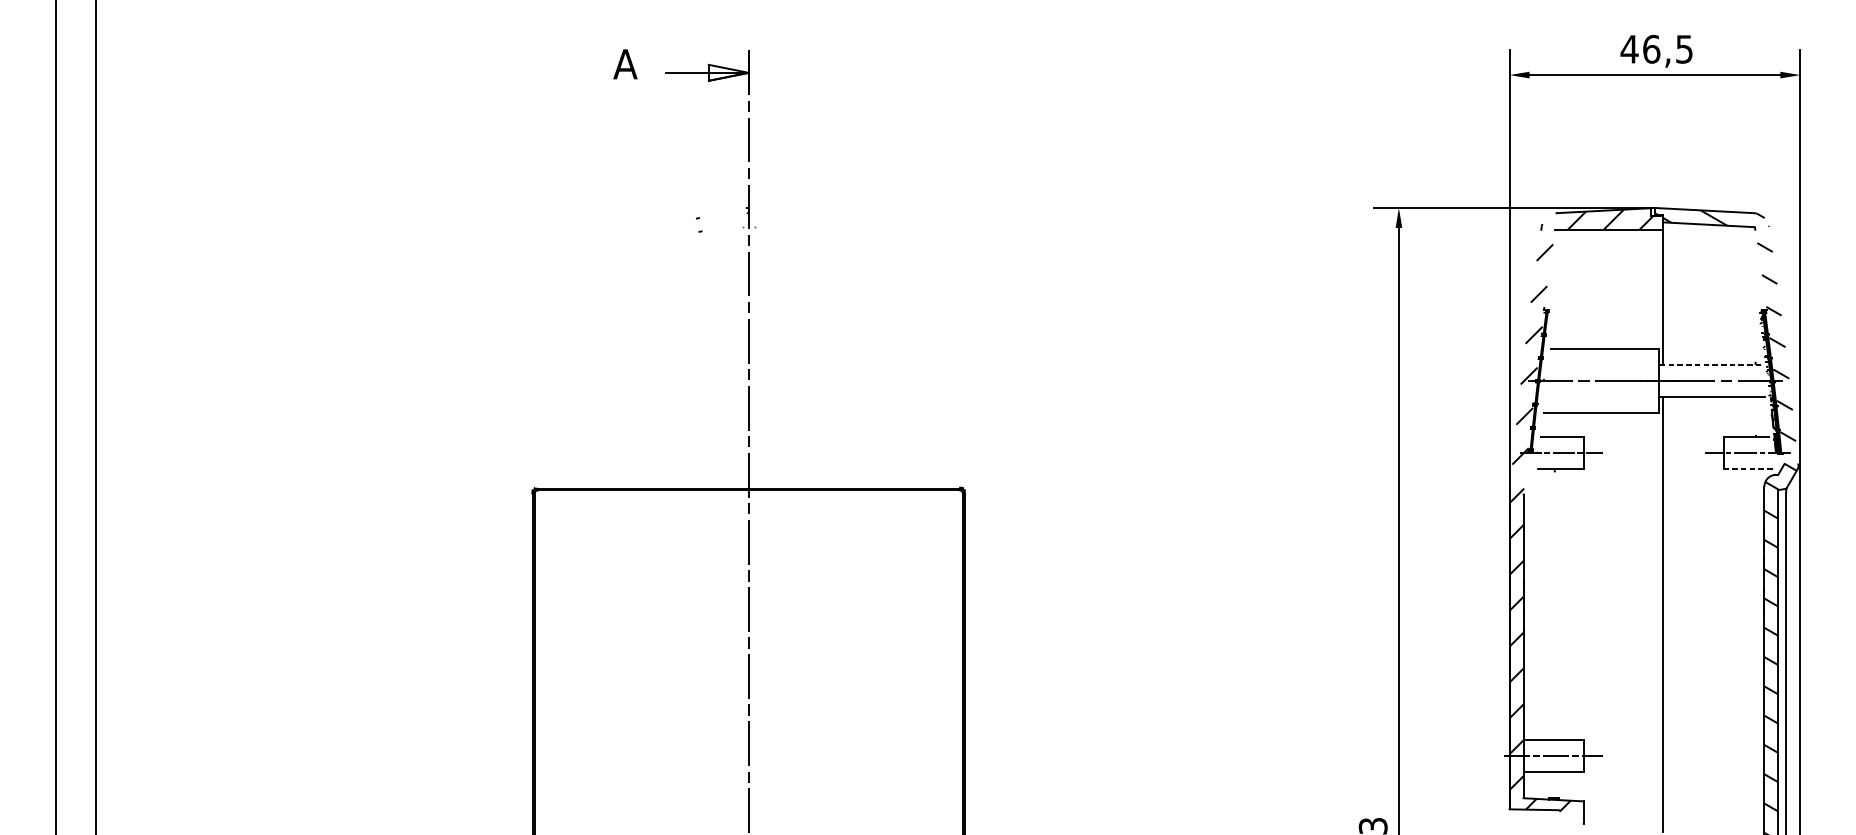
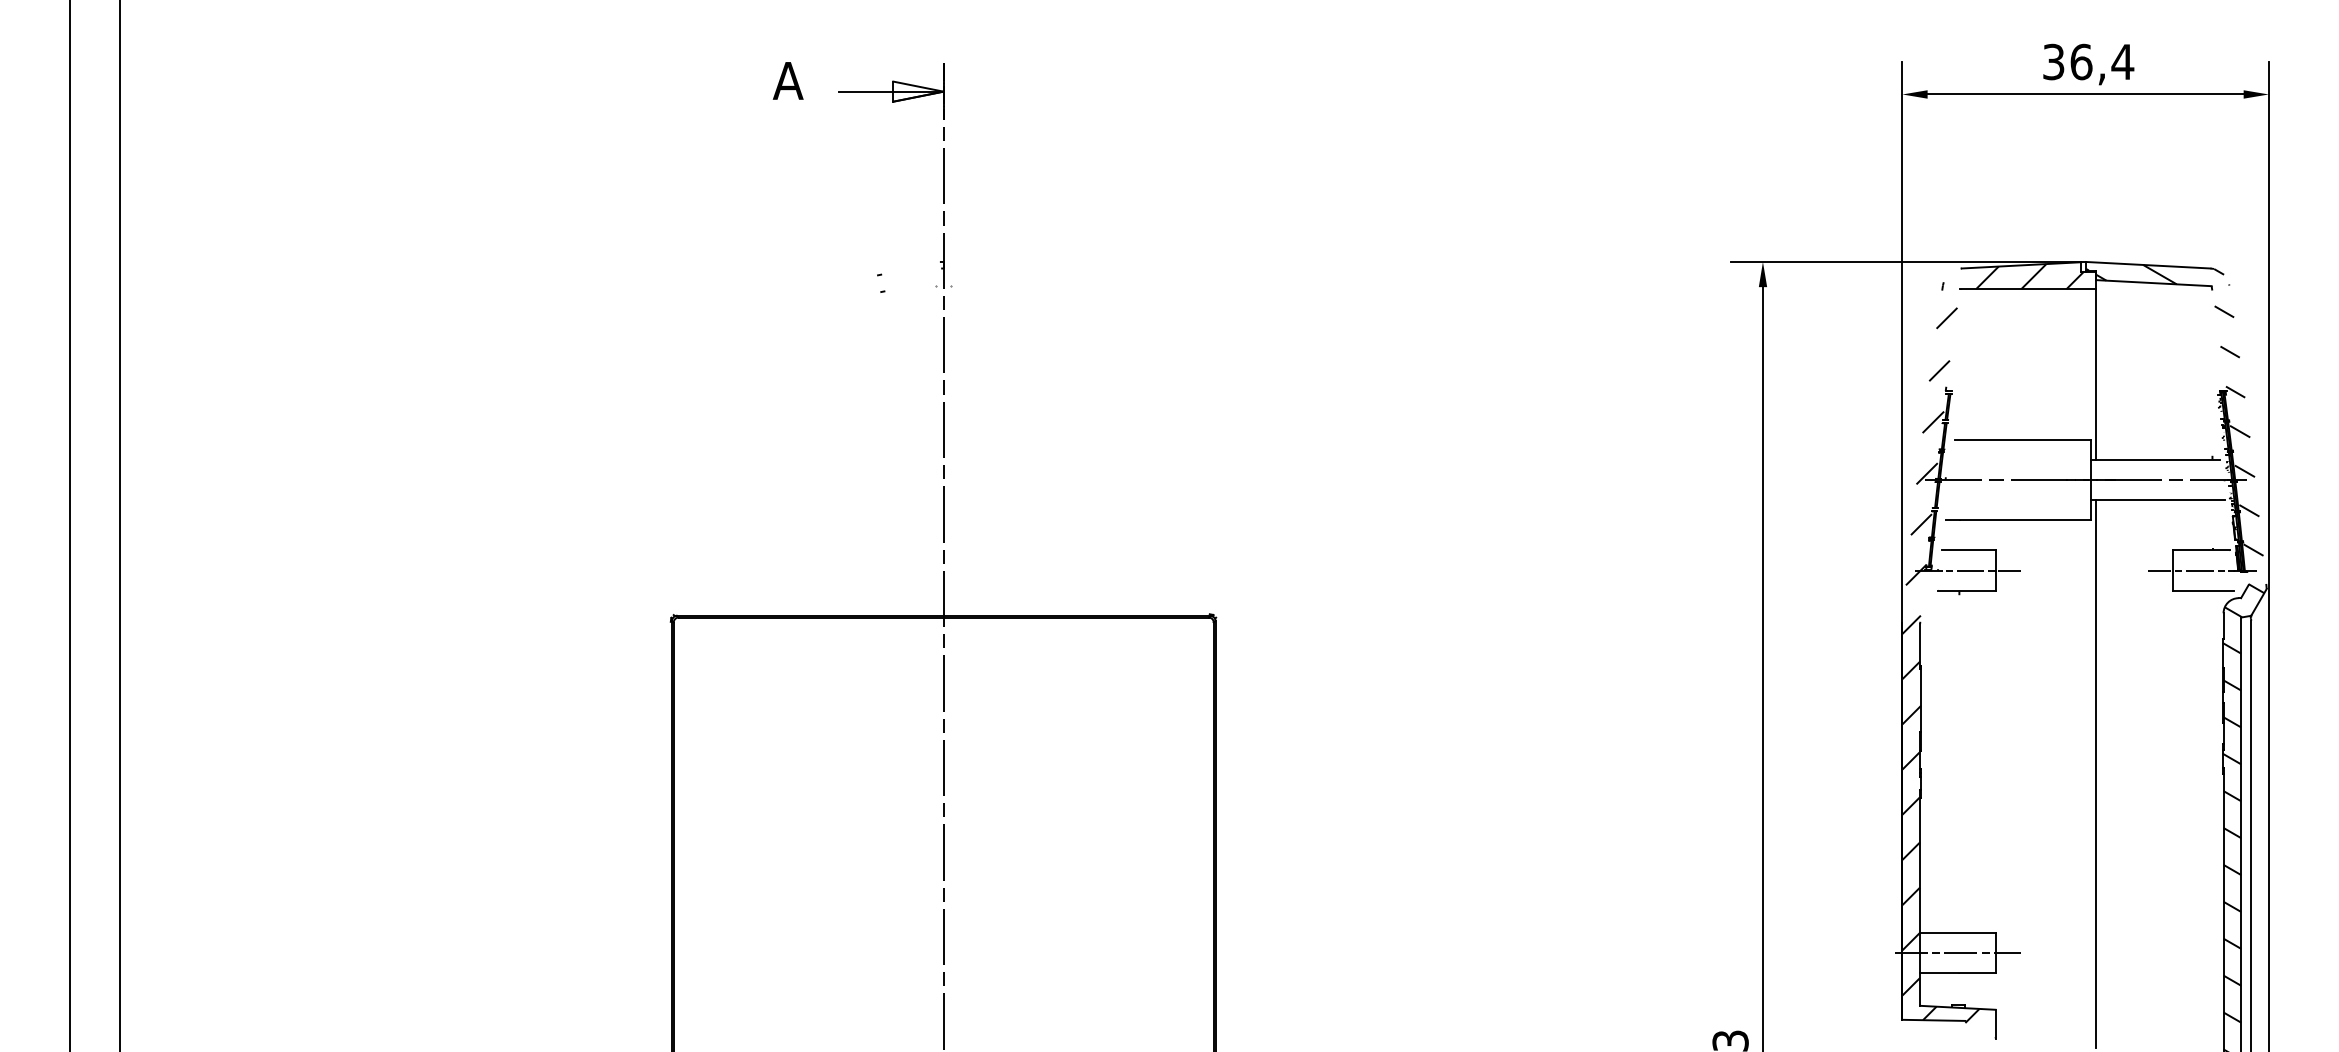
text: (1657, 48) -> (2088, 61), 46,5 -> 36,4
line: (1710, 364) -> (2155, 459), dashed -> solid
line: (1748, 468) -> (2203, 590), dashed -> solid

